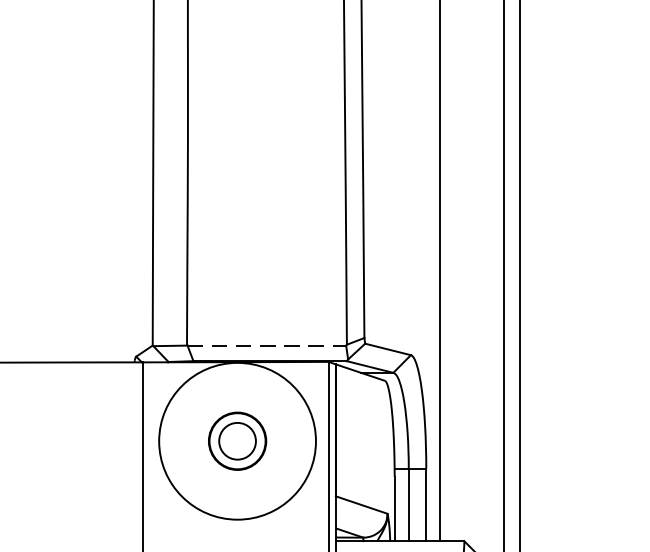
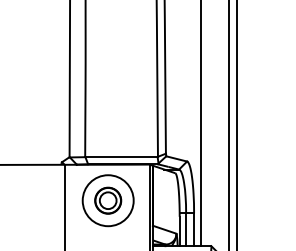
line: (268, 346) -> (122, 157), dashed -> solid
circle: (236, 440) -> (107, 200), size x0.71

